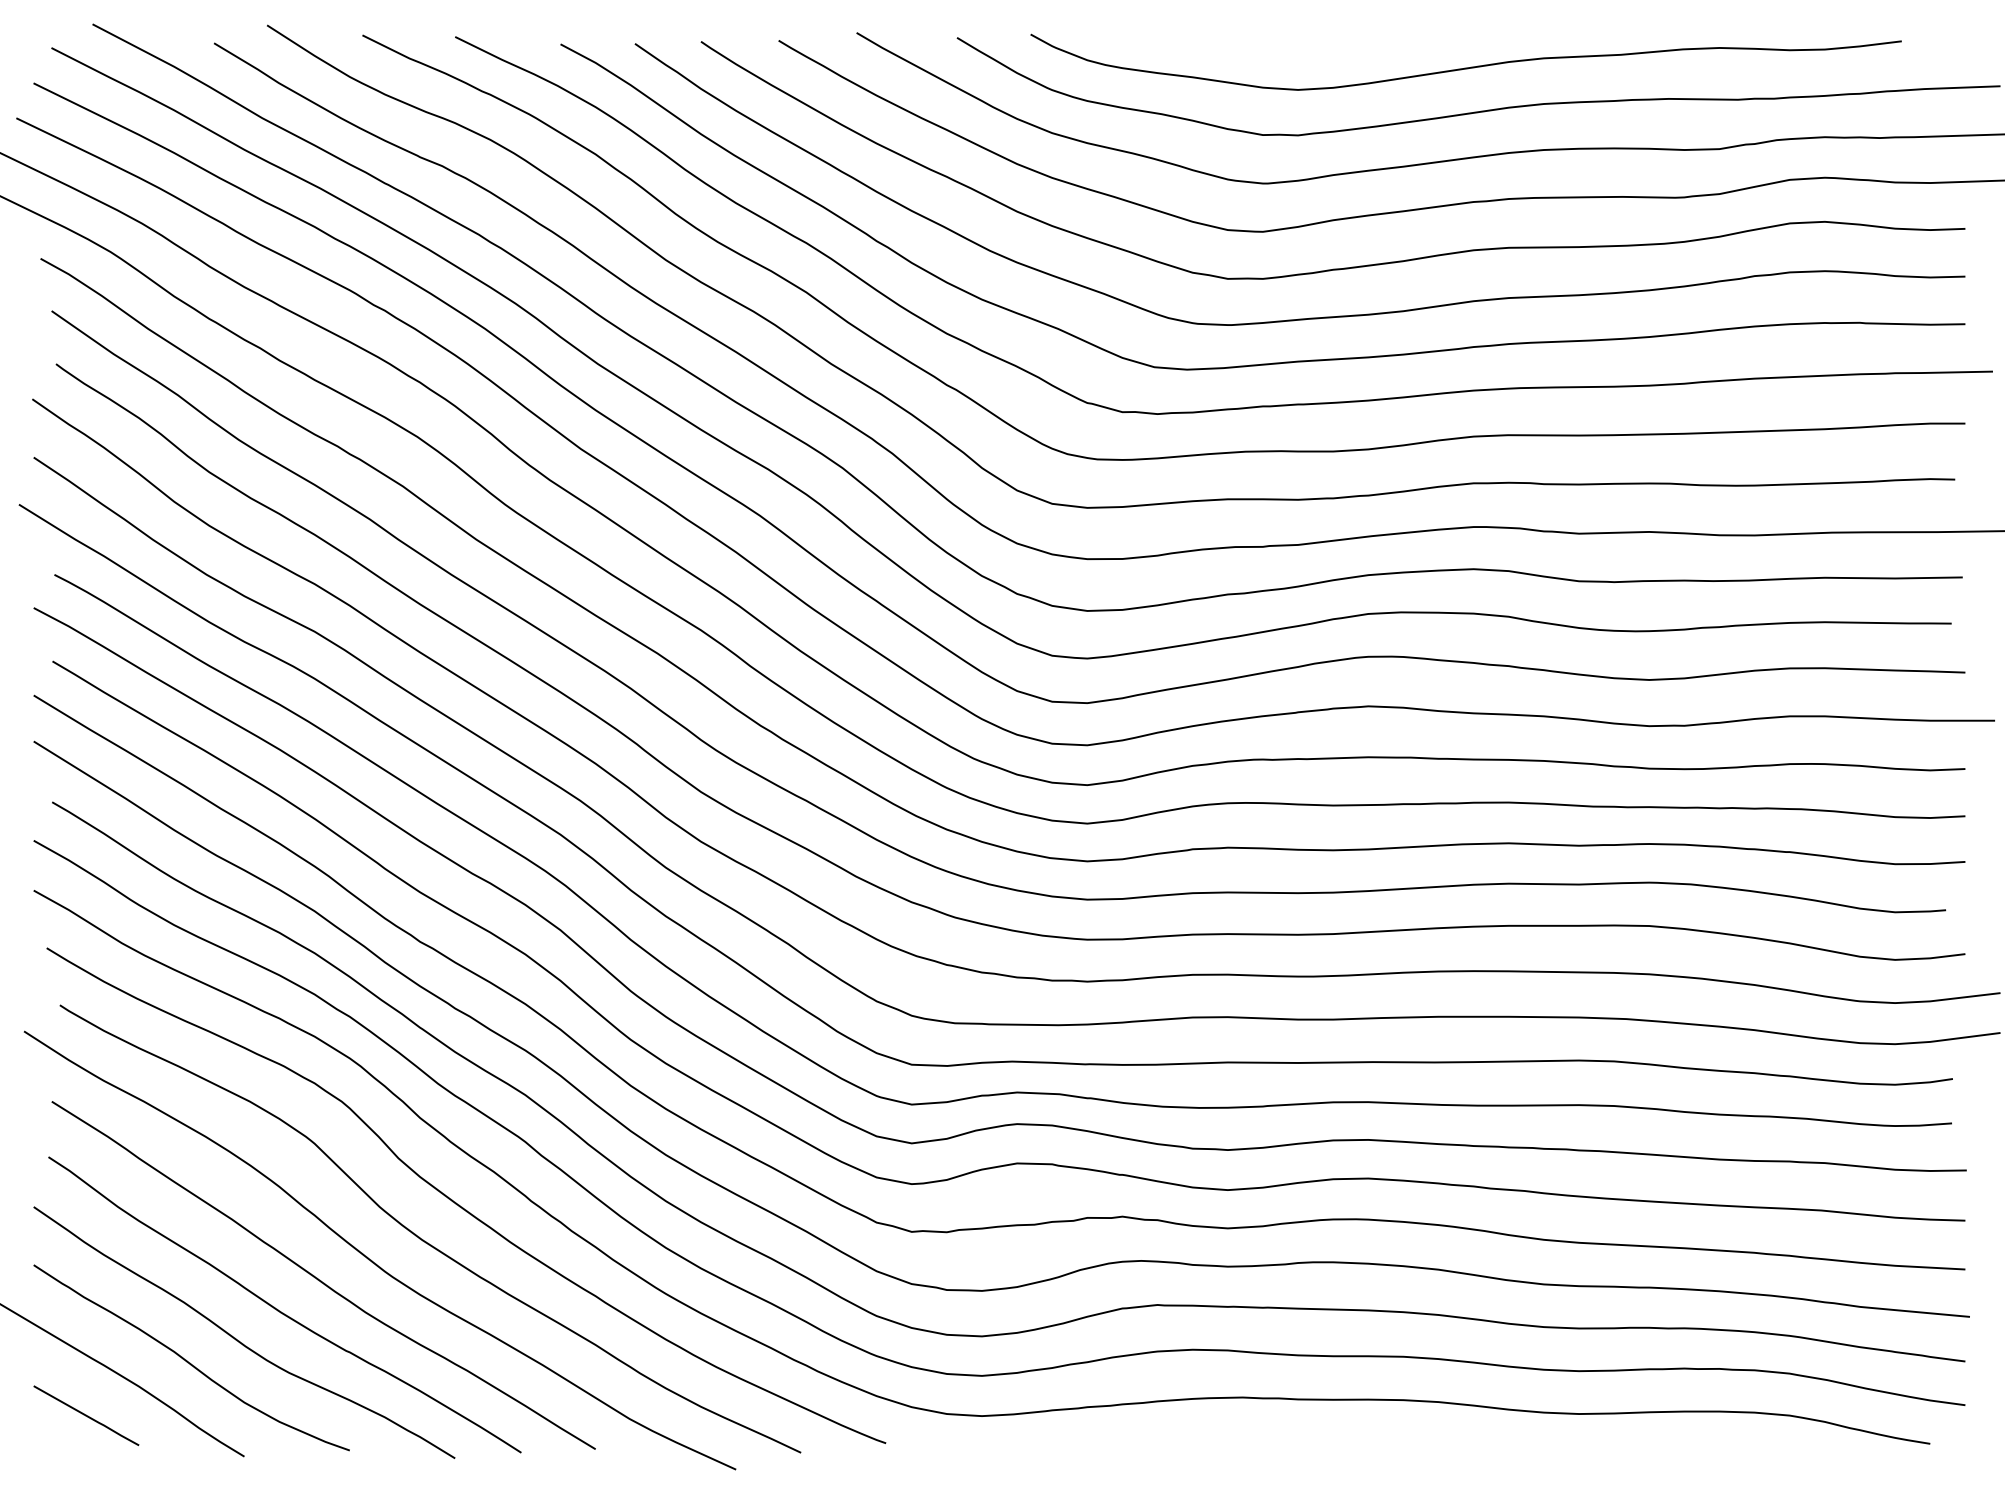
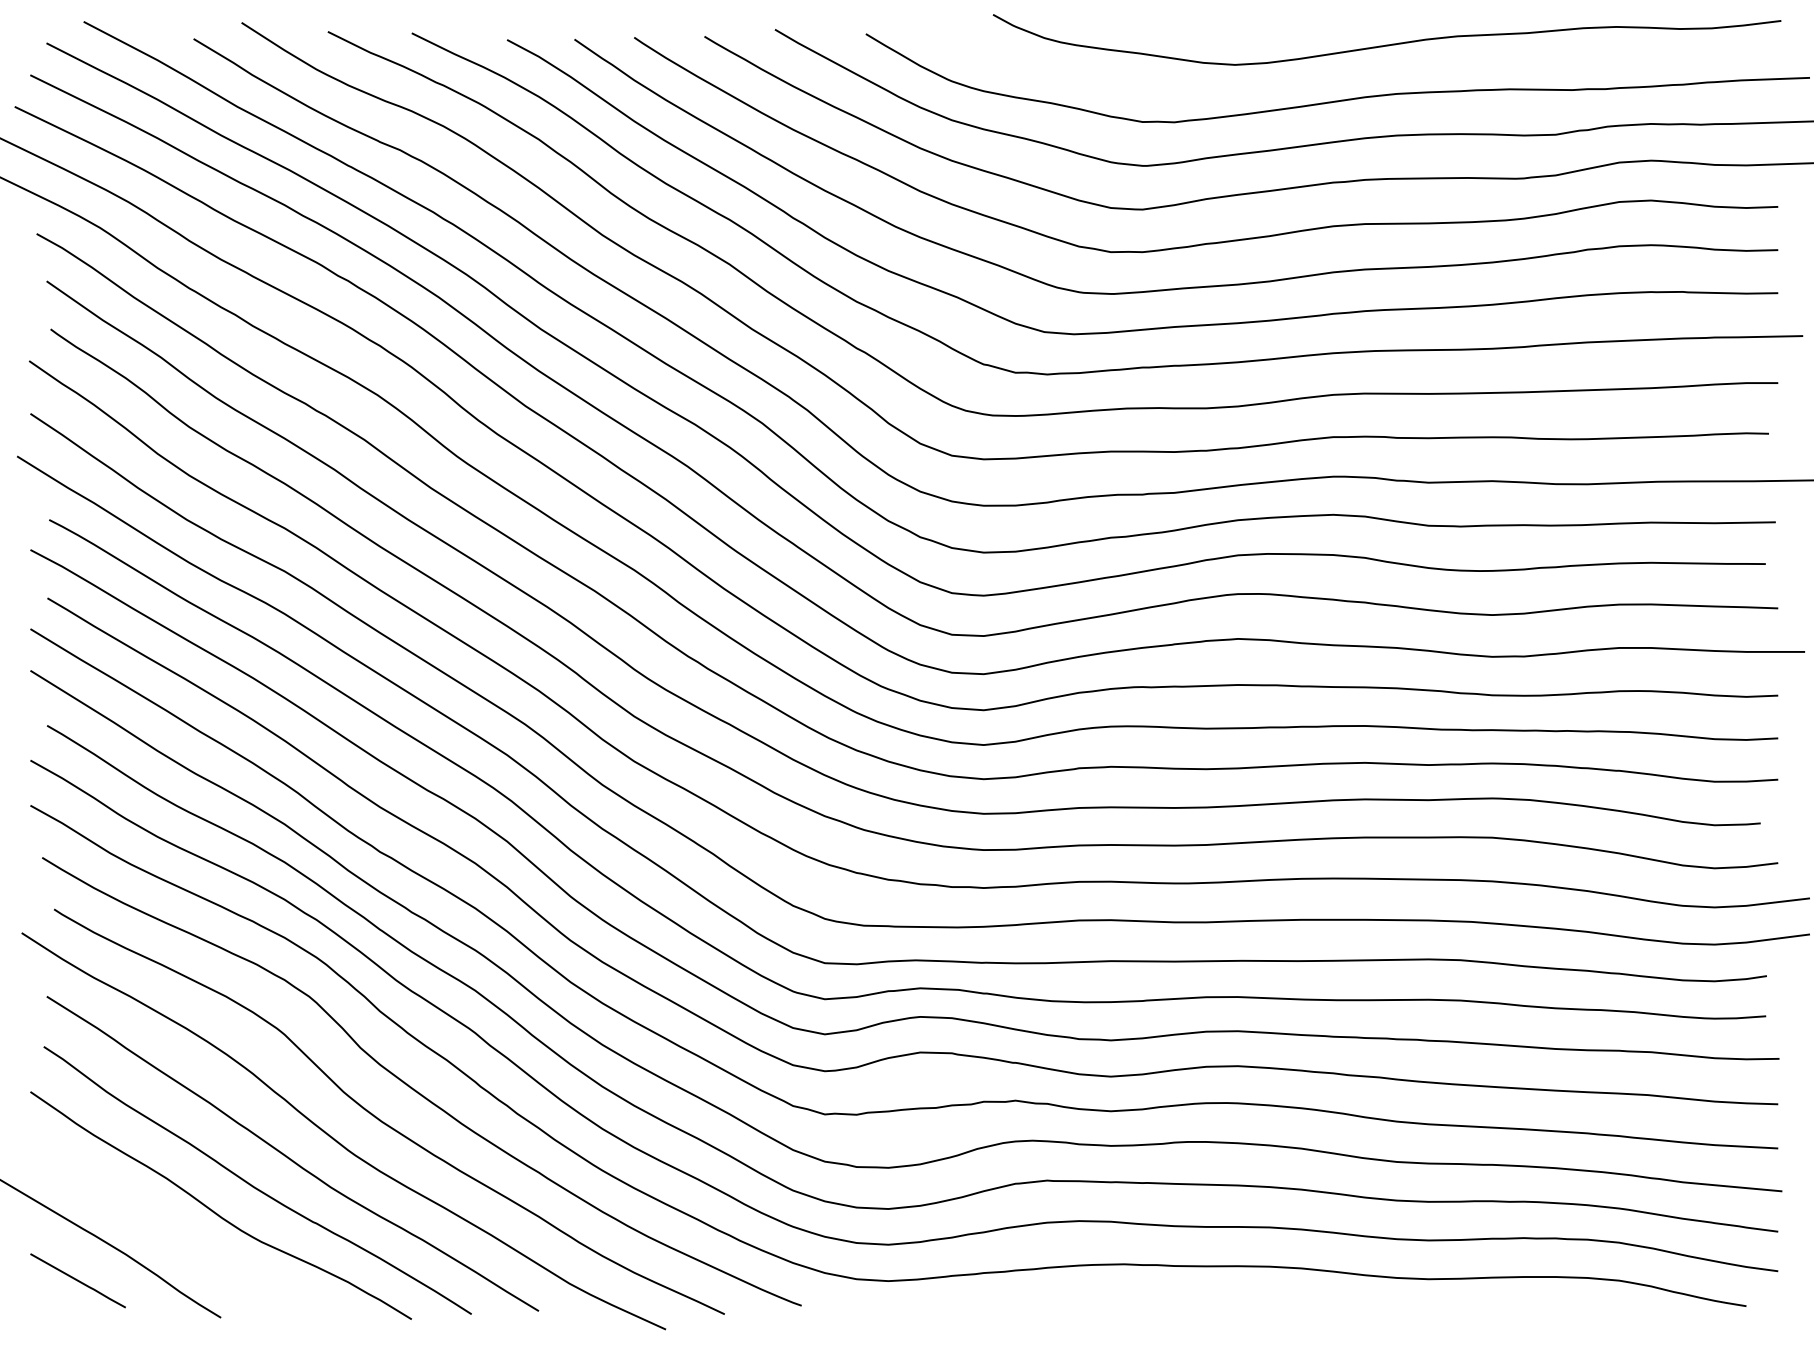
curve: (1465, 67) -> (1386, 44), moved
curve: (187, 1360) -> (169, 1230), removed

